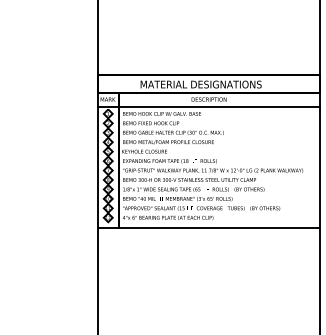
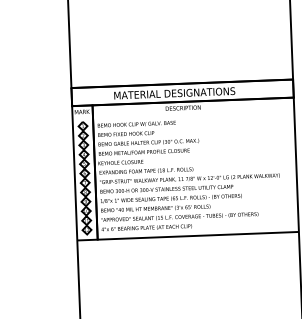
line: (208, 106) -> (182, 115), removed

